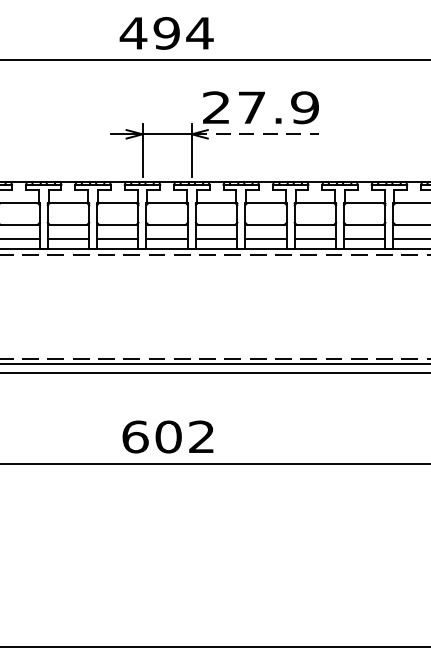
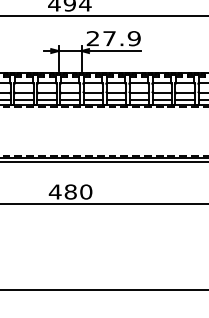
line: (256, 135) -> (111, 51), dashed -> solid
text: (168, 435) -> (70, 191), 602 -> 480

